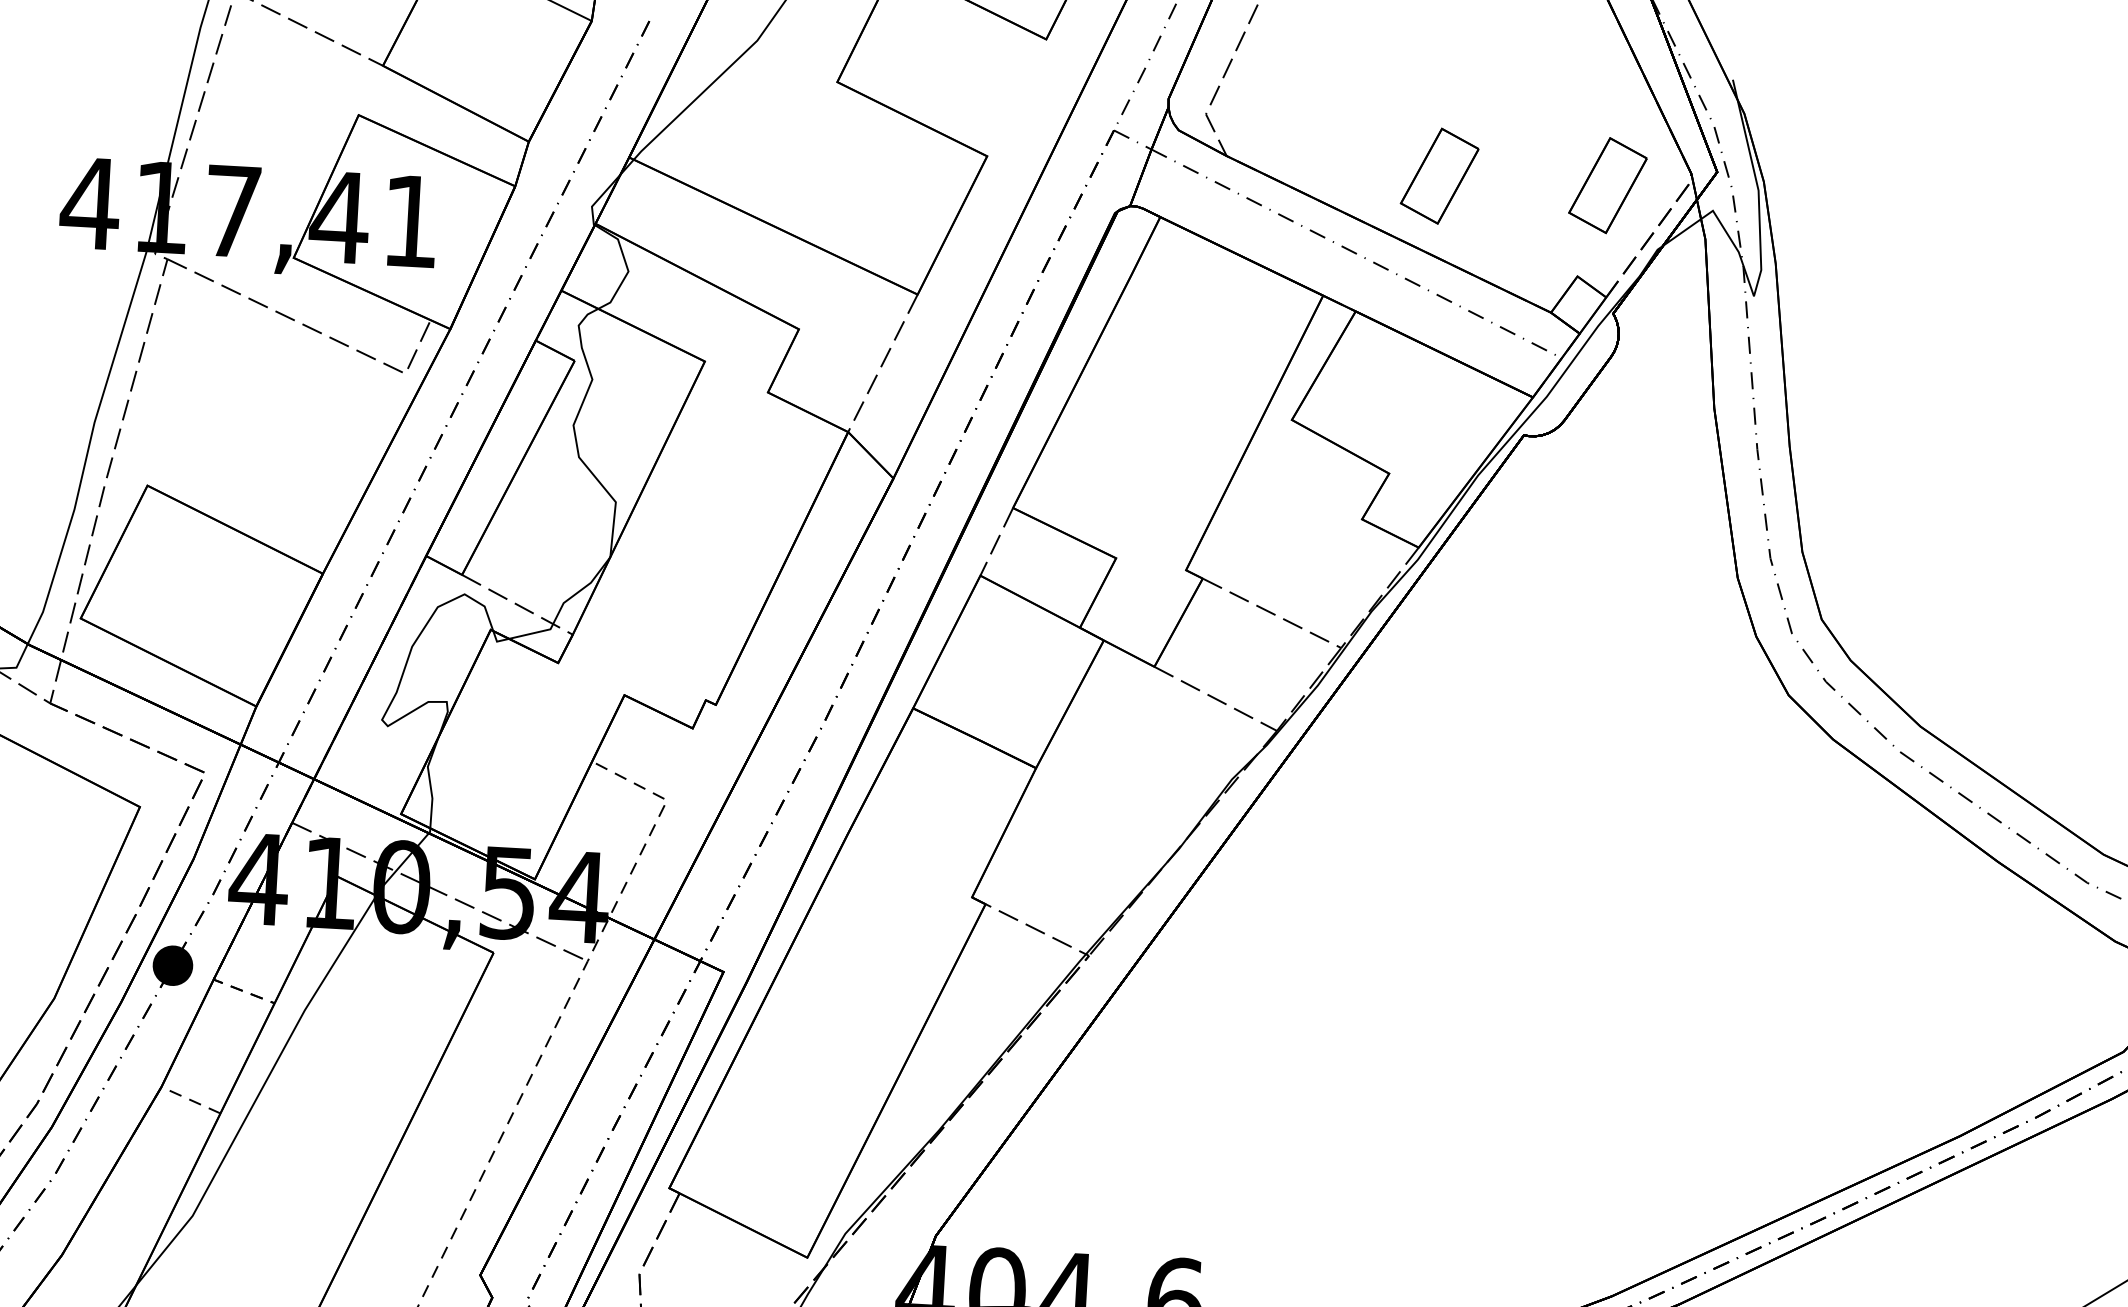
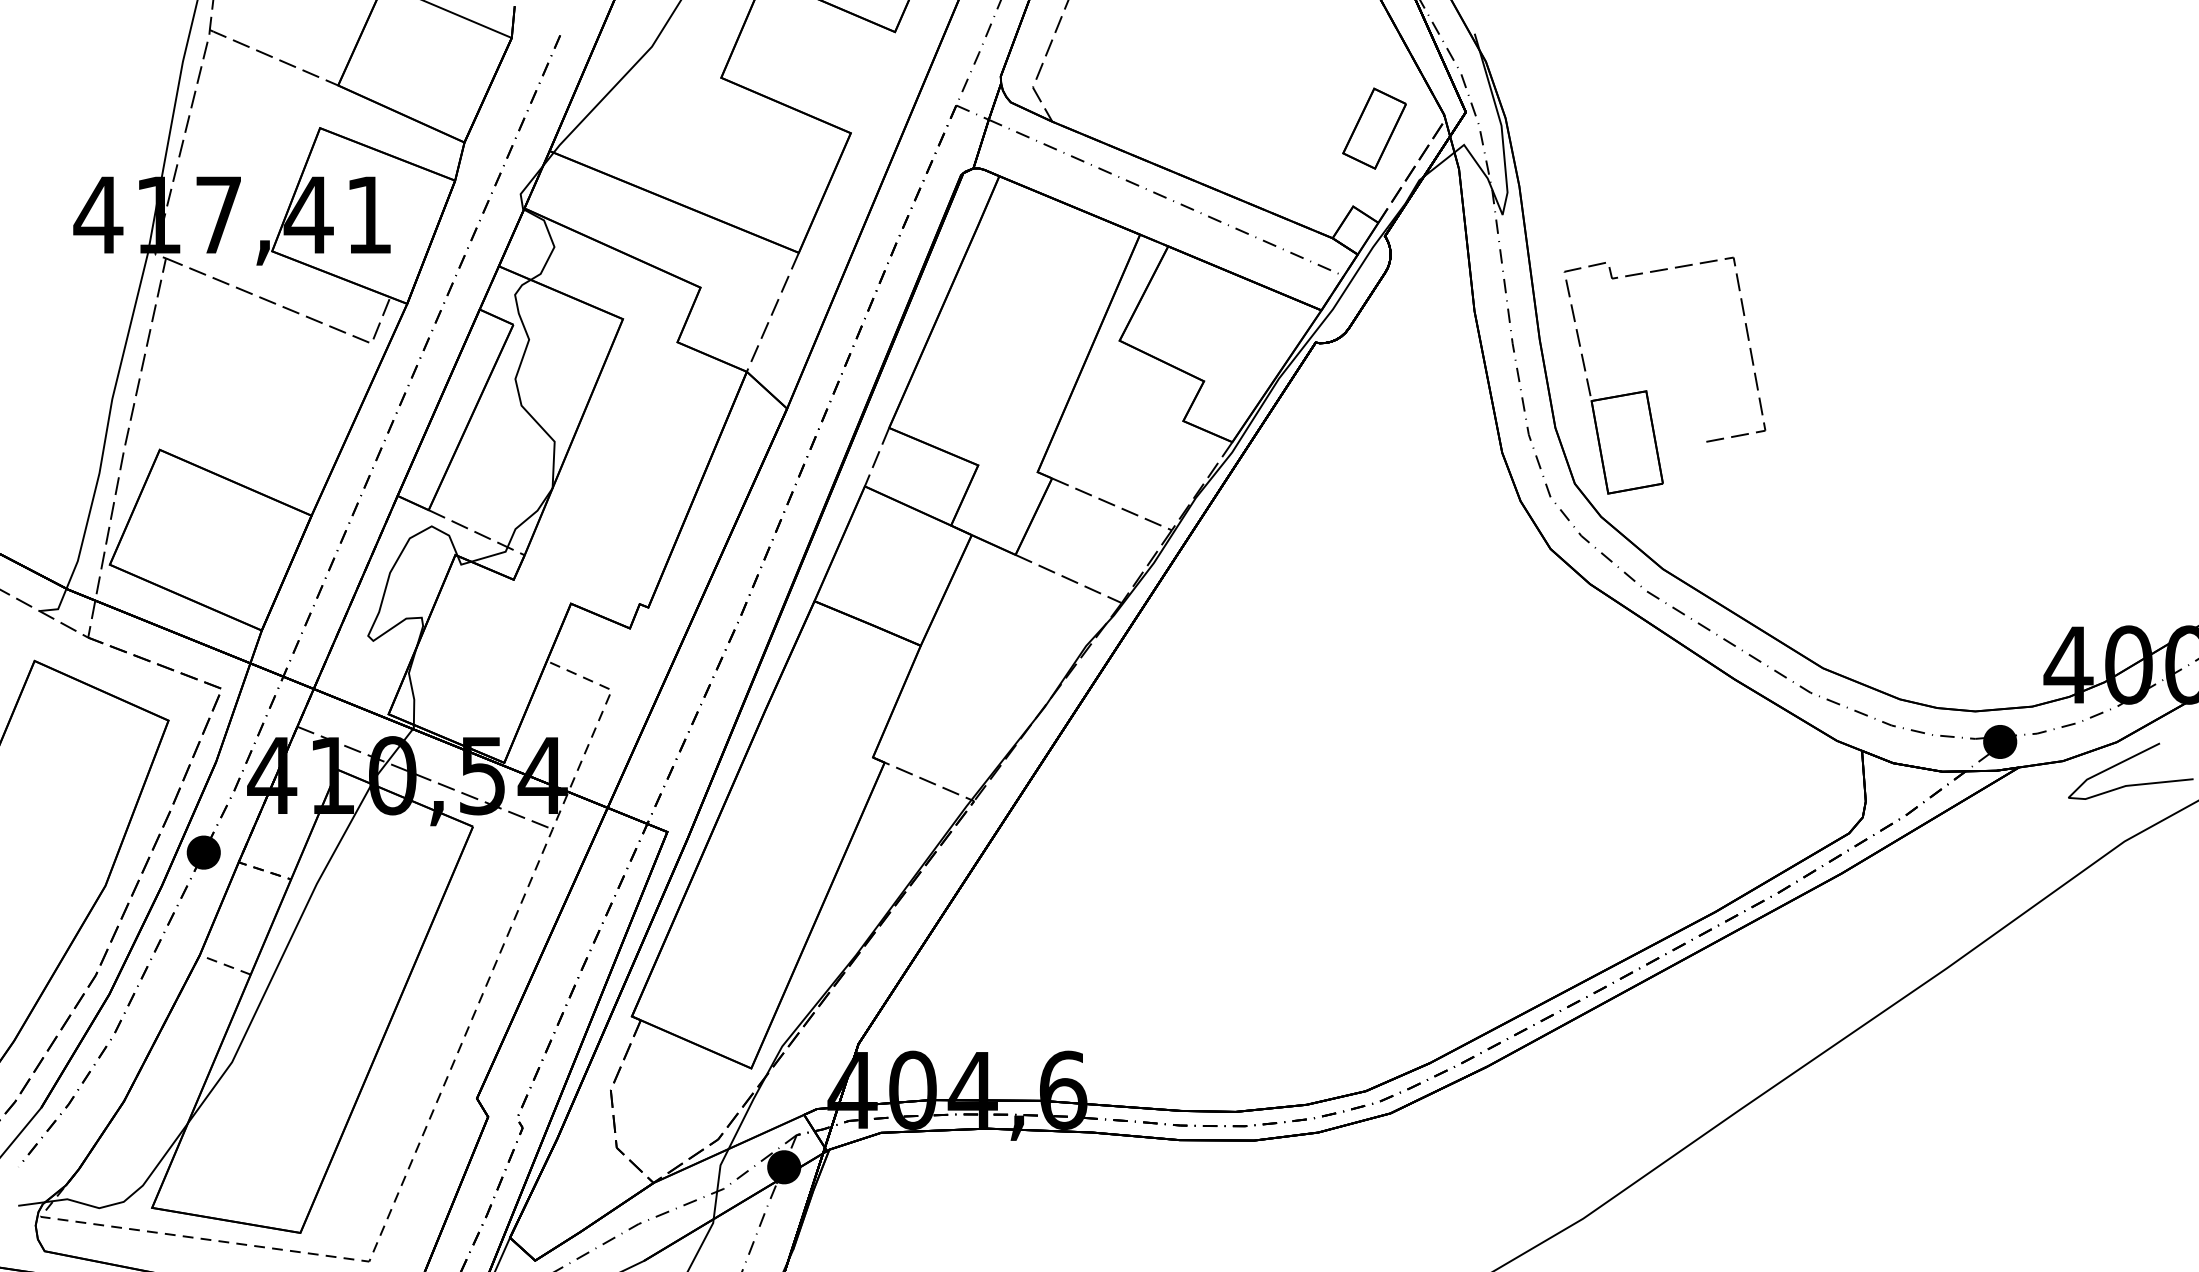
part: (1439, 175) -> (1232, 128), removed
part: (1913, 513) -> (1647, 390), added

